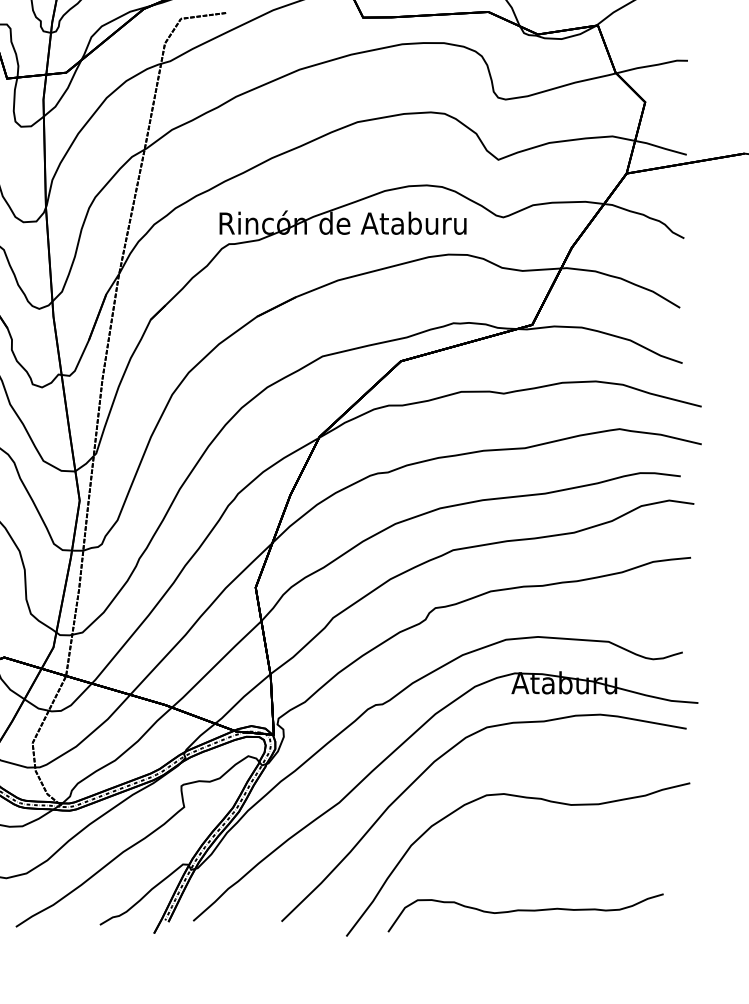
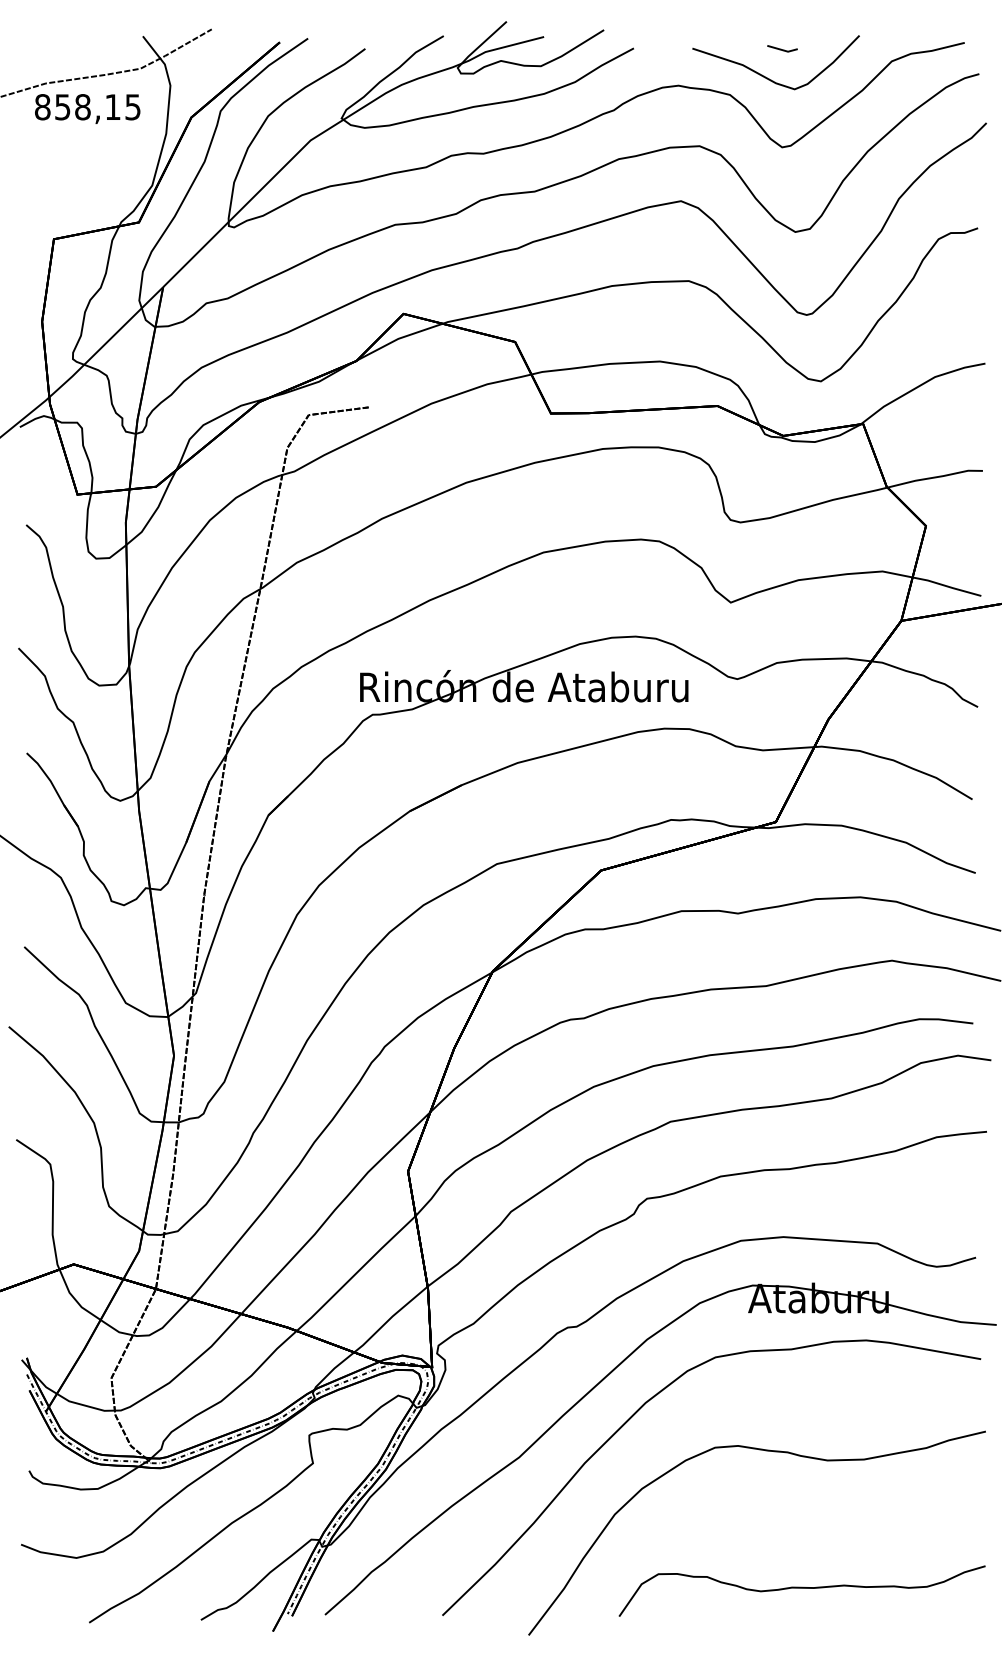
curve: (525, 910) -> (801, 1588), moved

